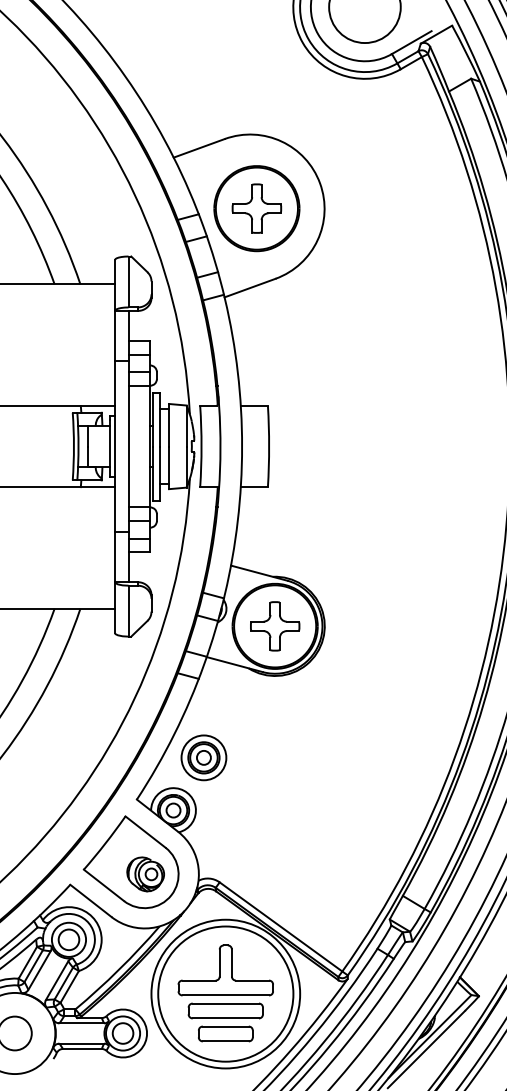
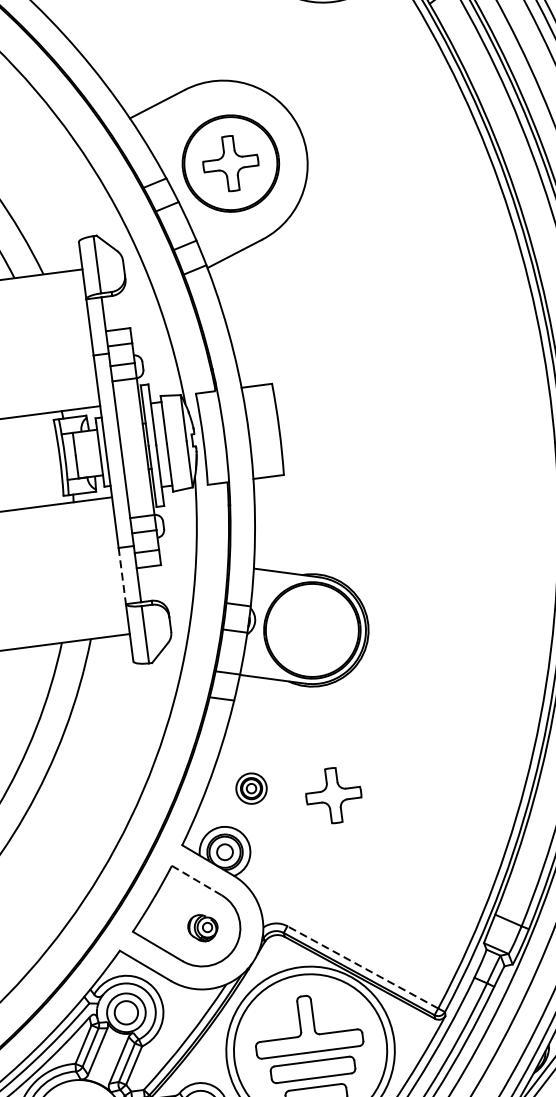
line: (115, 557) -> (122, 576), solid -> dashed
part: (275, 626) -> (334, 795), moved
part: (203, 757) -> (250, 788), size x0.6
line: (145, 831) -> (196, 879), solid -> dashed
part: (145, 874) -> (202, 928), size x0.7
line: (281, 926) -> (363, 966), solid -> dashed

